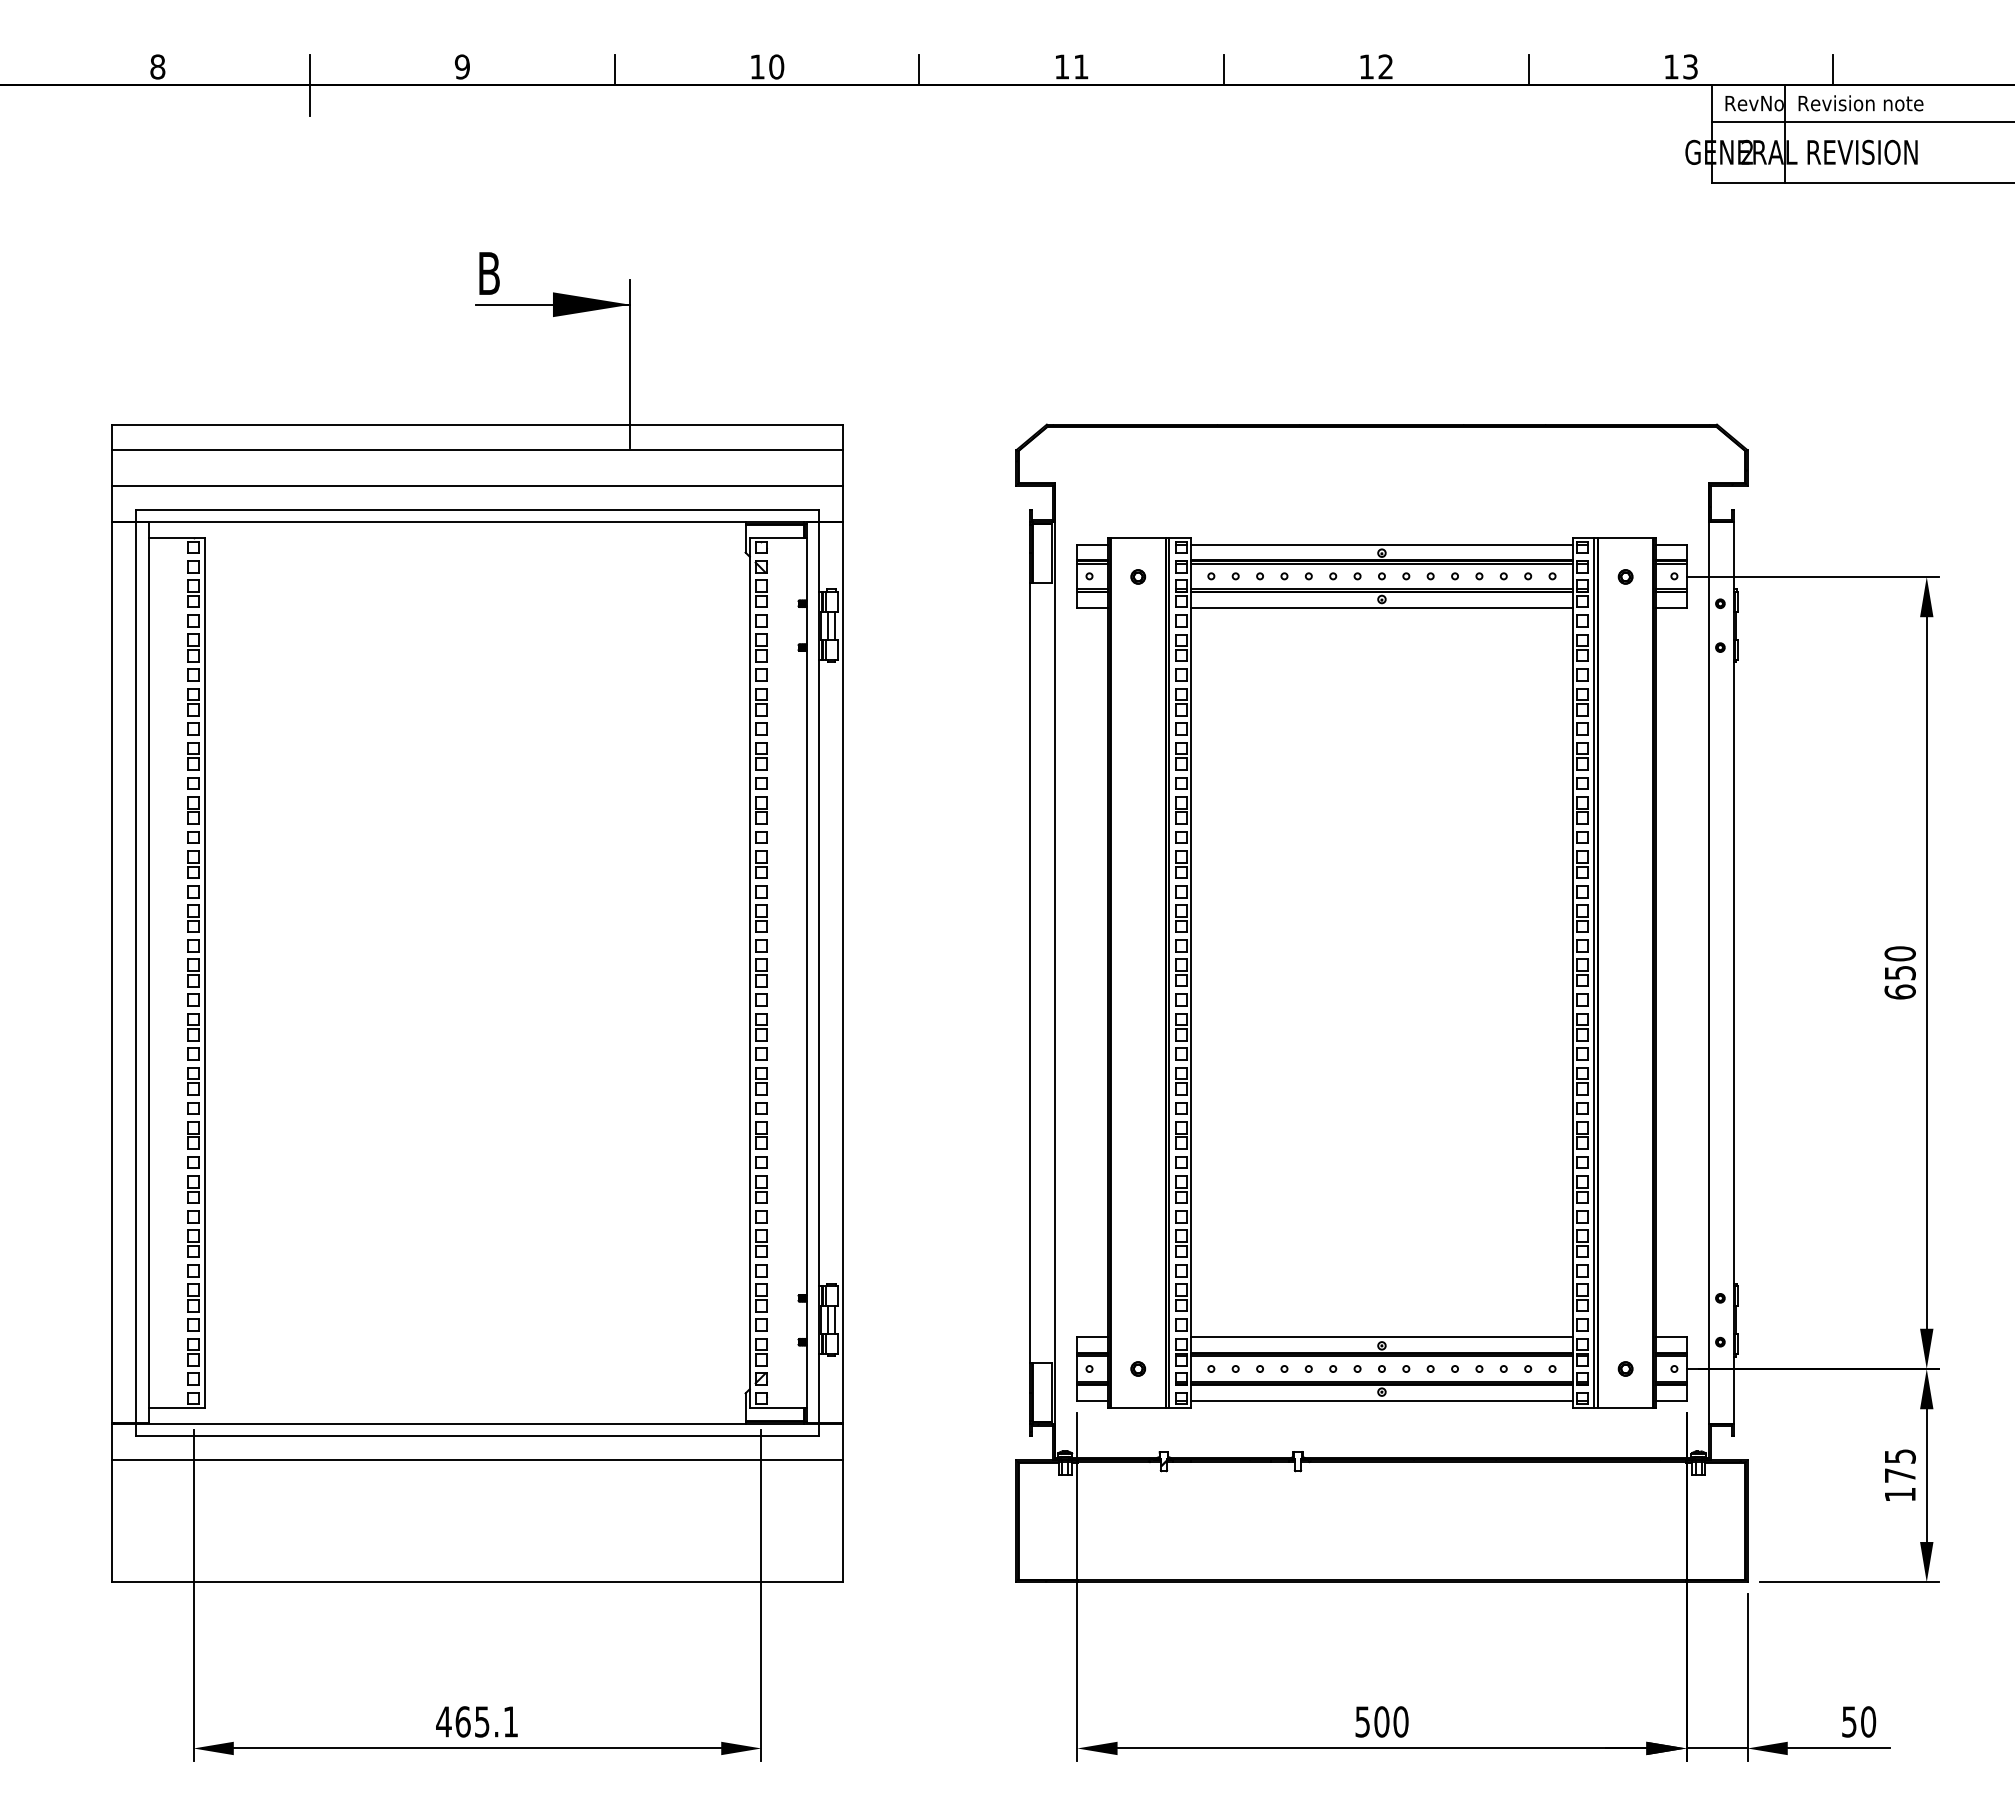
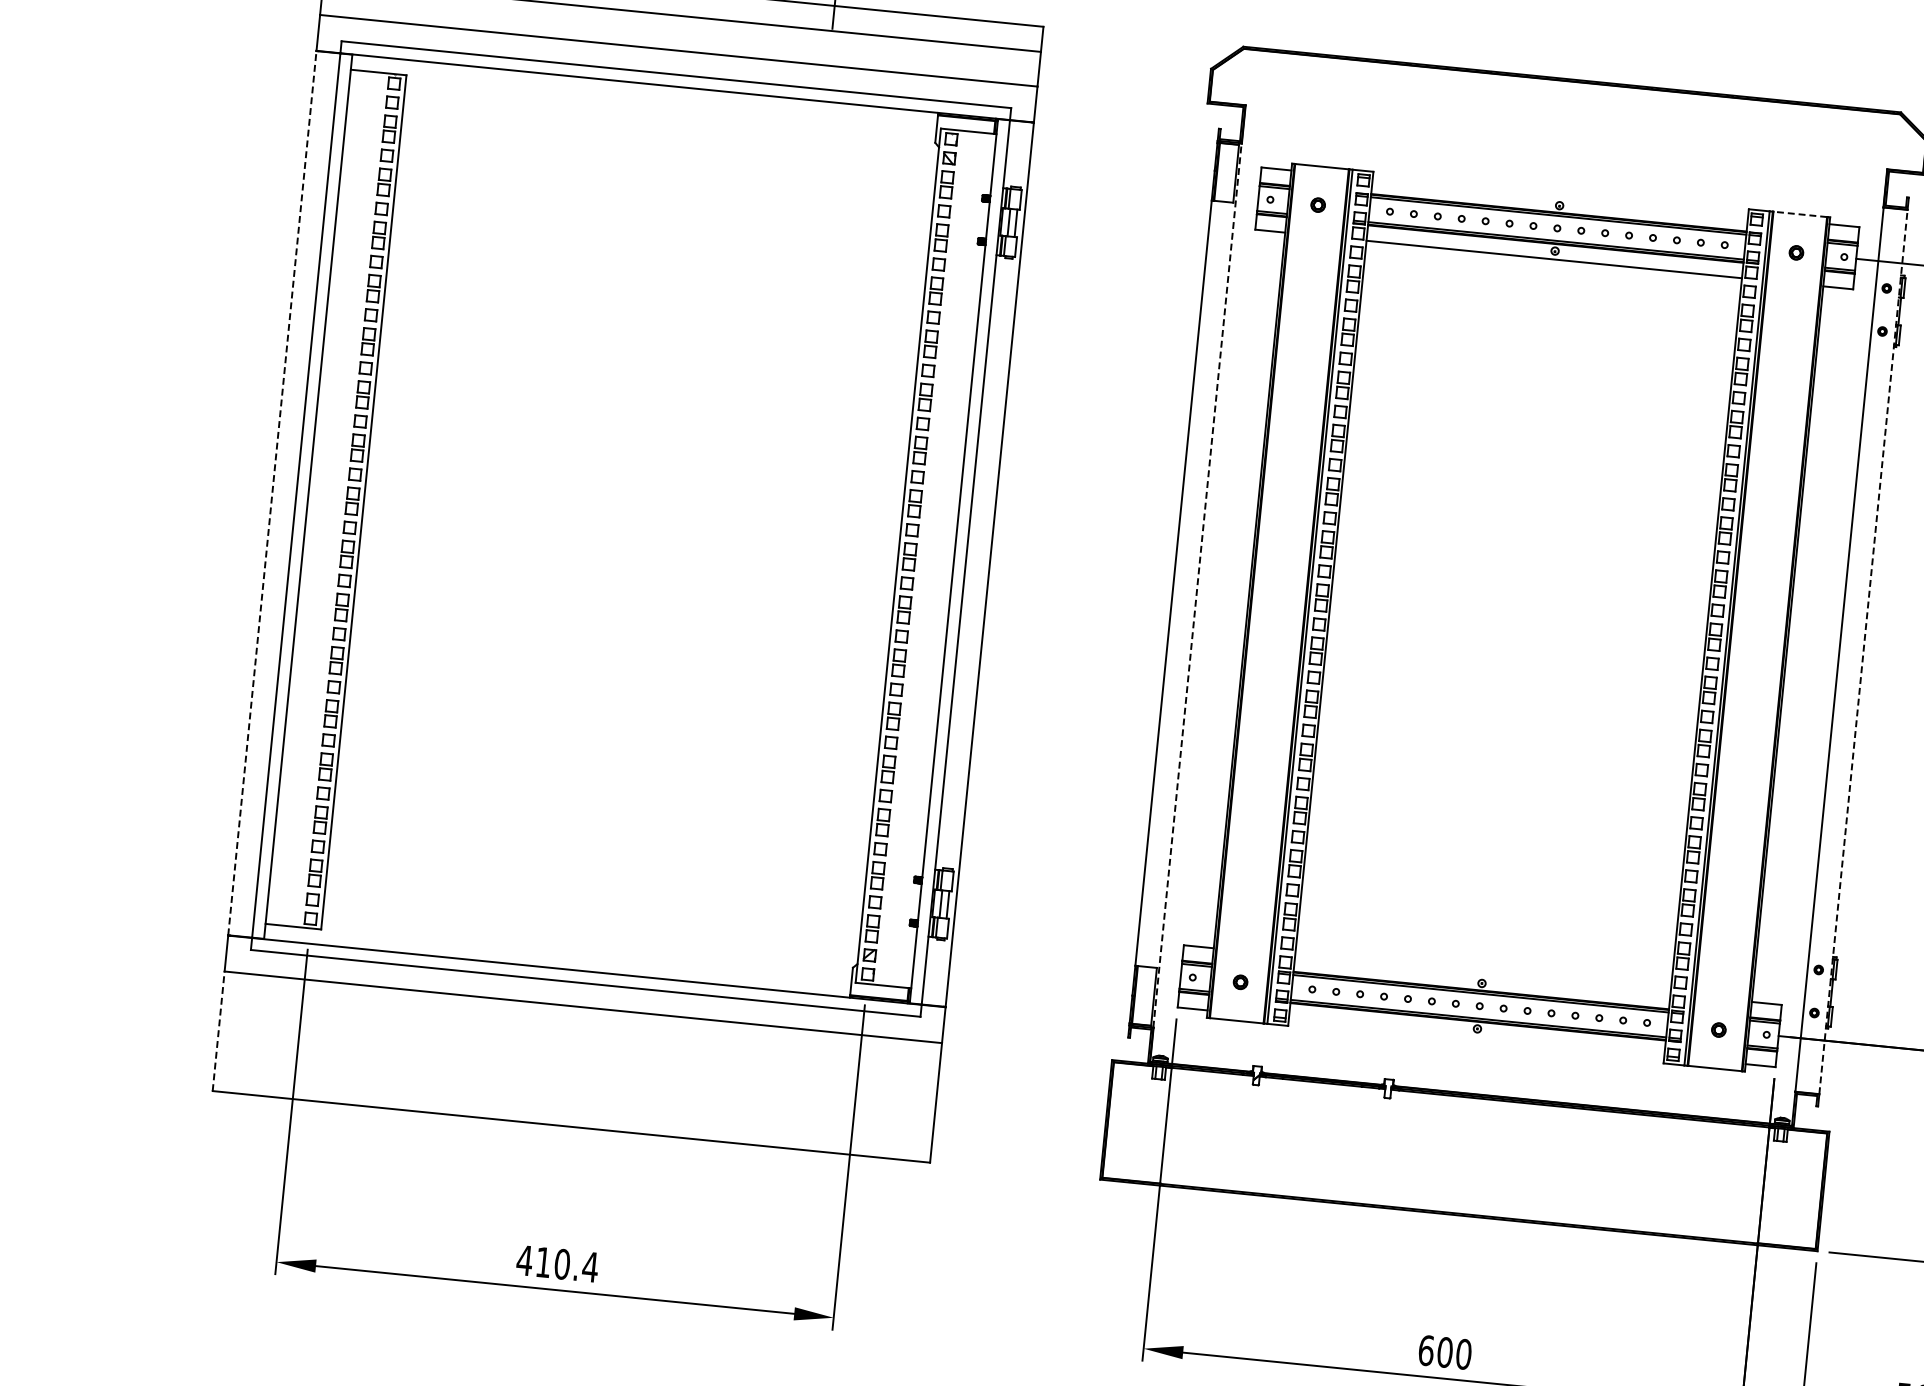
line: (1625, 537) -> (1800, 214), solid -> dashed
line: (1381, 544) -> (1560, 197), removed
line: (111, 972) -> (271, 492), solid -> dashed
line: (1054, 972) -> (1197, 585), solid -> dashed
line: (1733, 972) -> (1863, 651), solid -> dashed
line: (1381, 1337) -> (1482, 975), removed
line: (1381, 1400) -> (1476, 1037), removed
line: (111, 1521) -> (218, 1031), solid -> dashed
text: (486, 1721) -> (566, 1264), 465.1 -> 410.4
text: (1362, 1721) -> (1426, 1350), 500 -> 600

